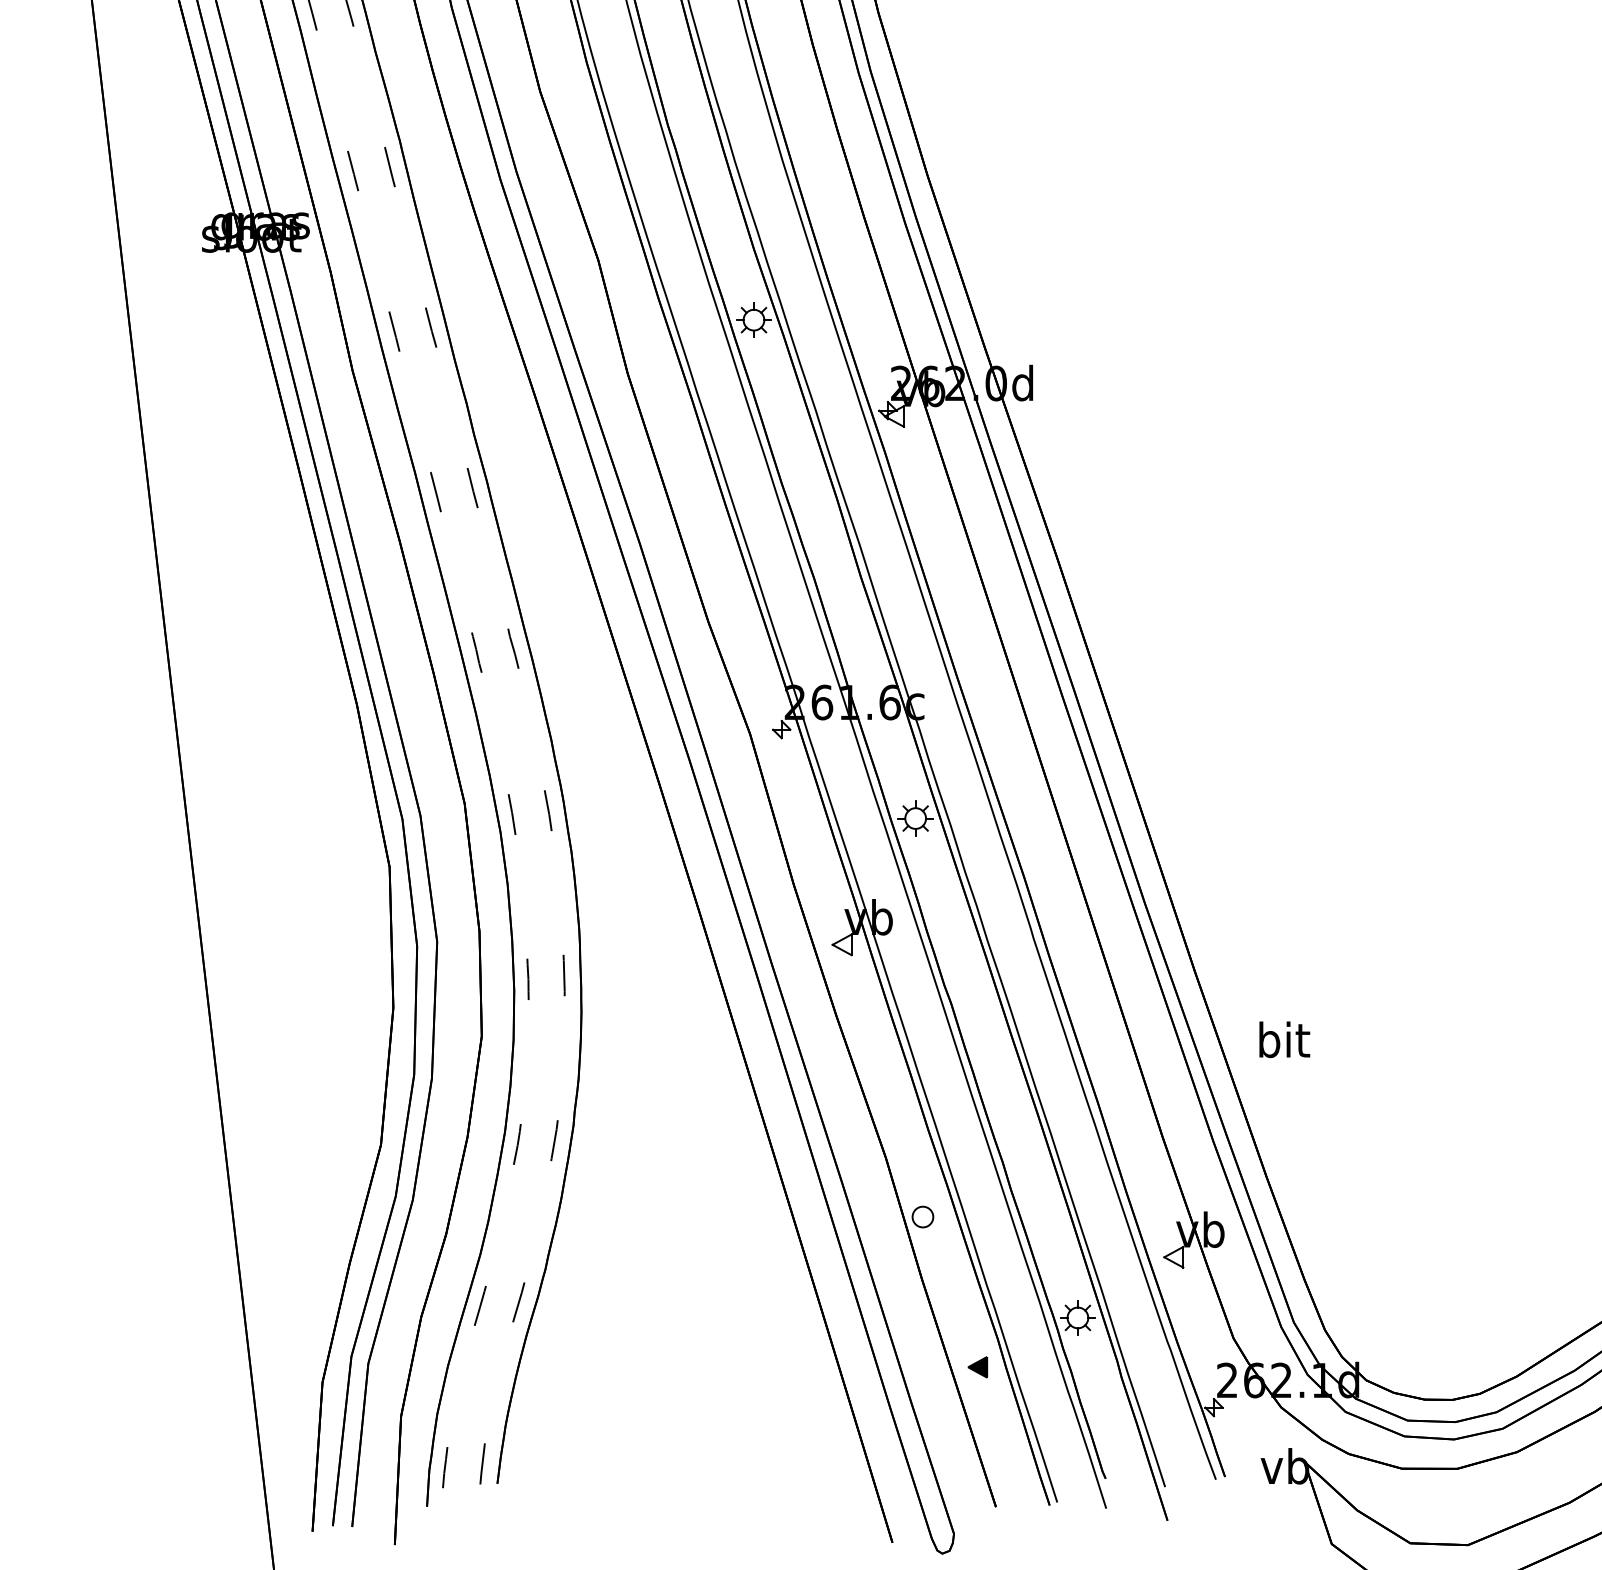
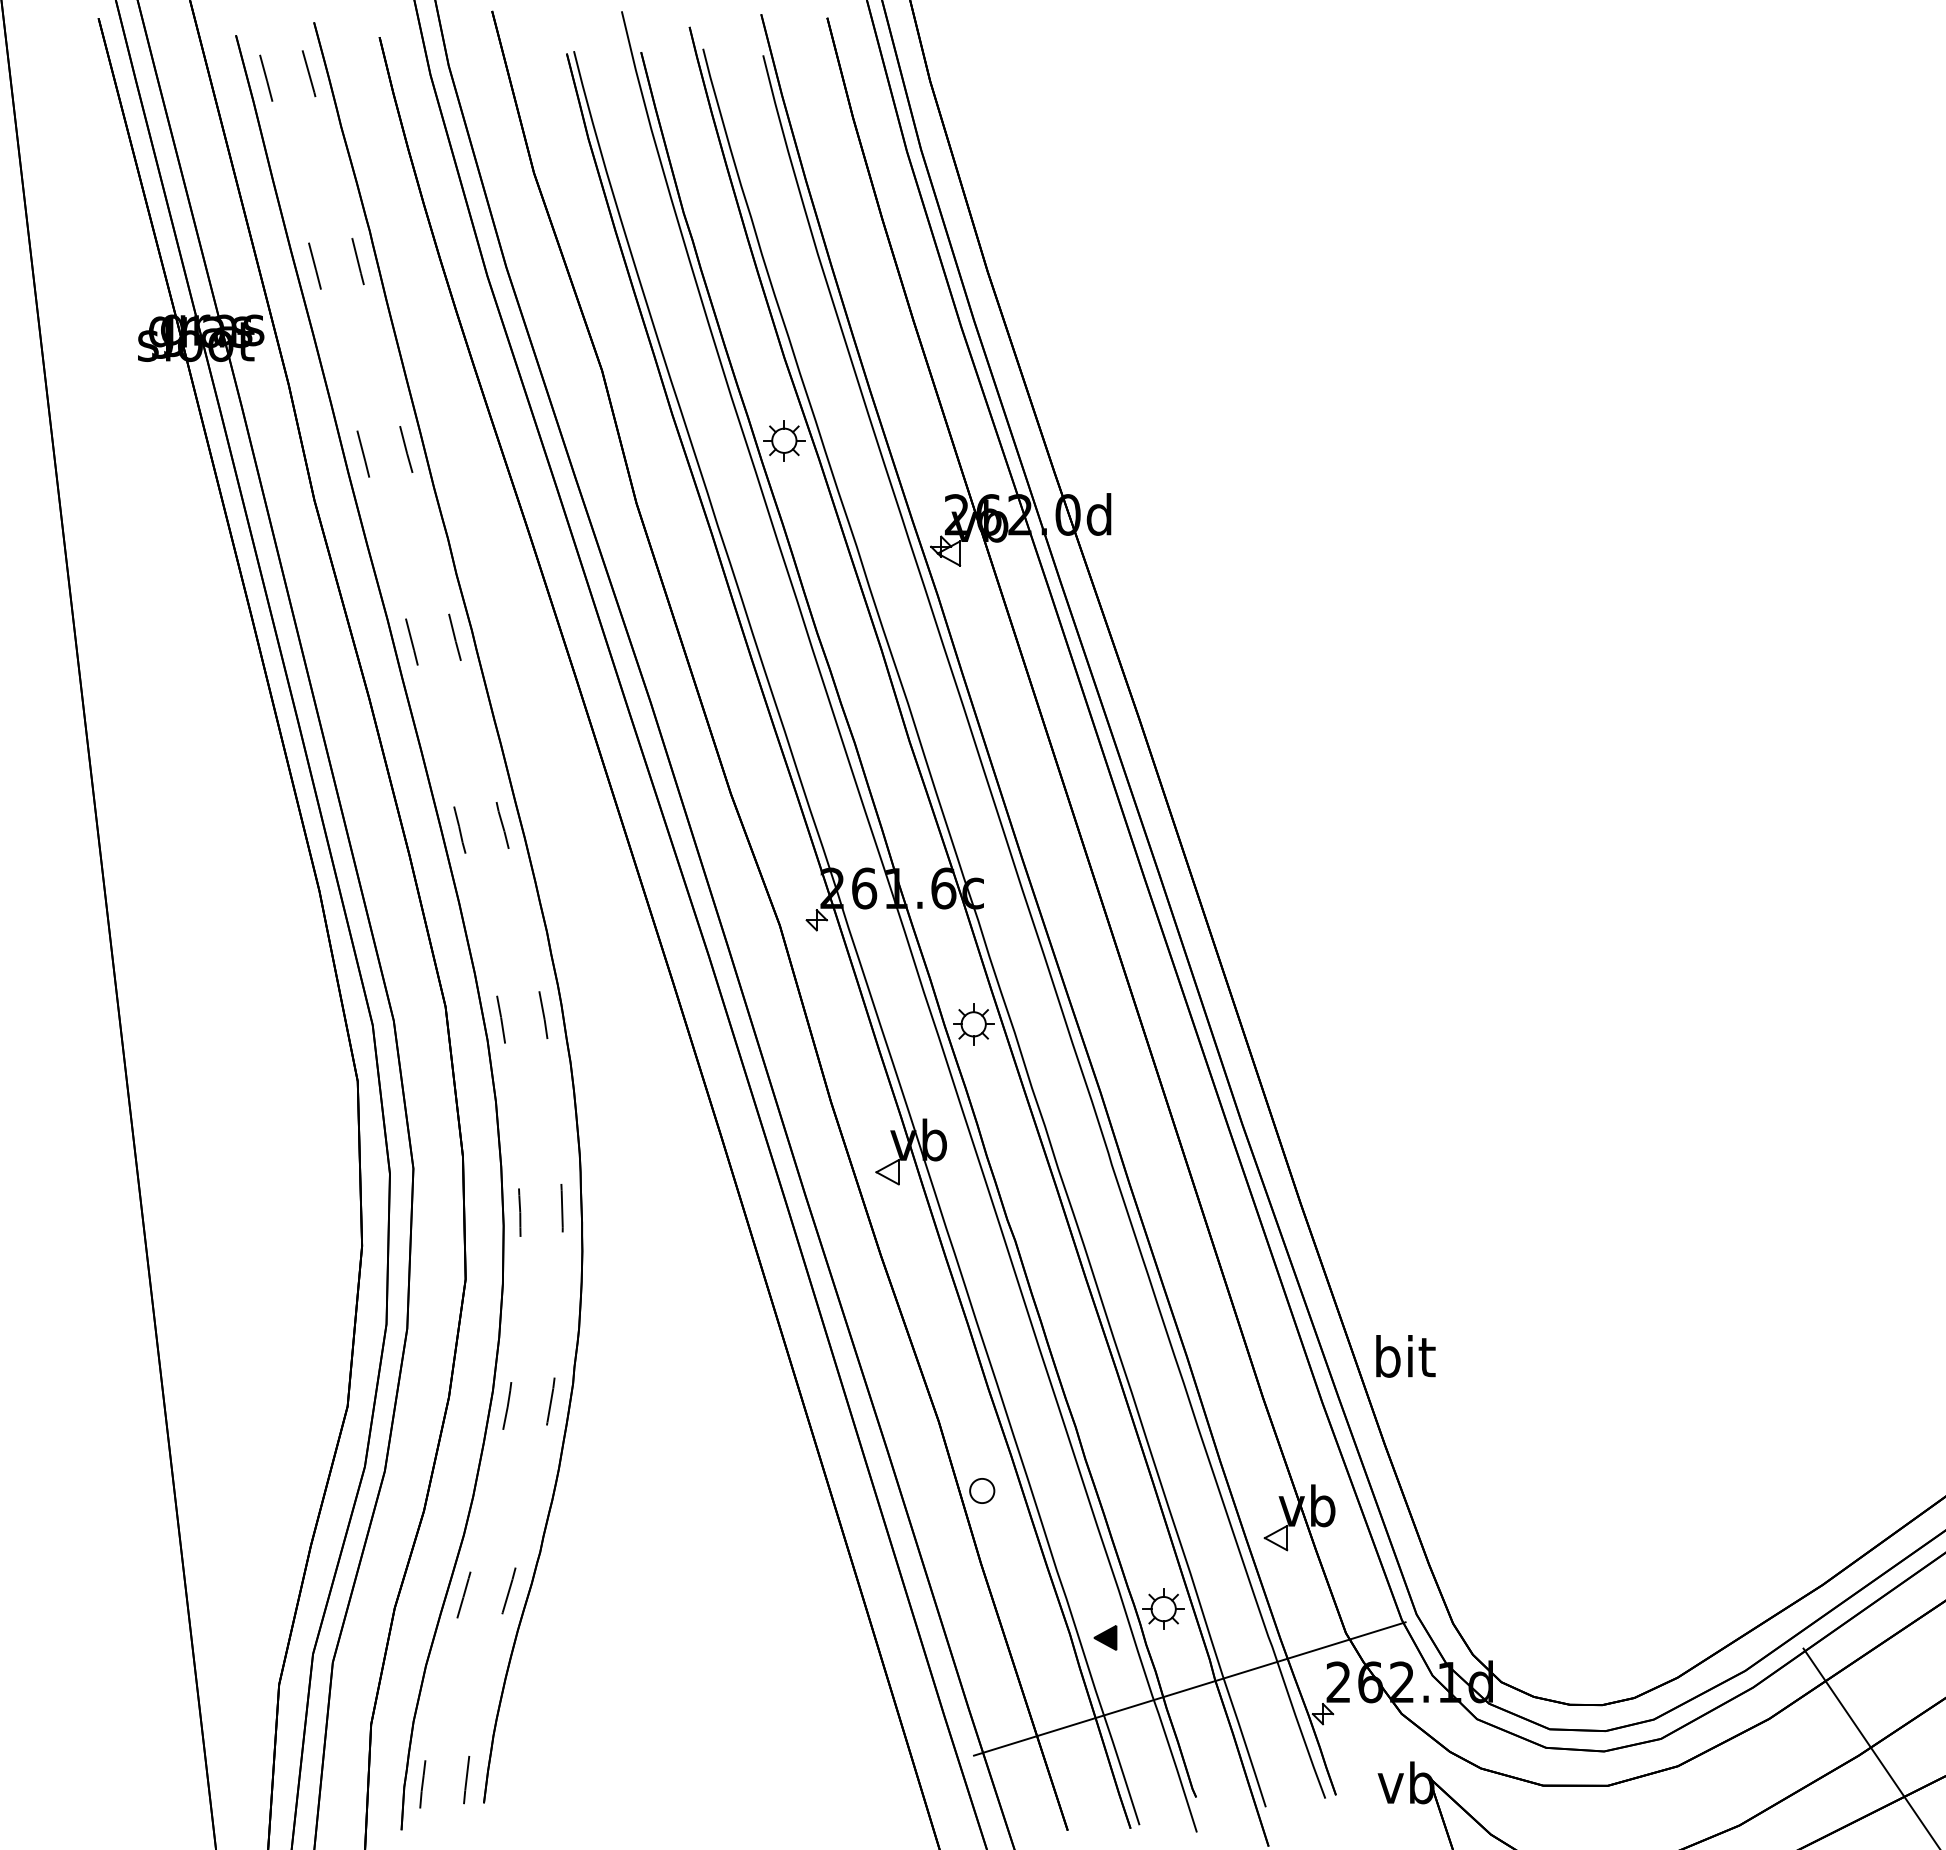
text: (1284, 1039) -> (1405, 1356), moved
part: (977, 1366) -> (1105, 1637), moved
line: (1099, 1385) -> (1189, 1688), added

